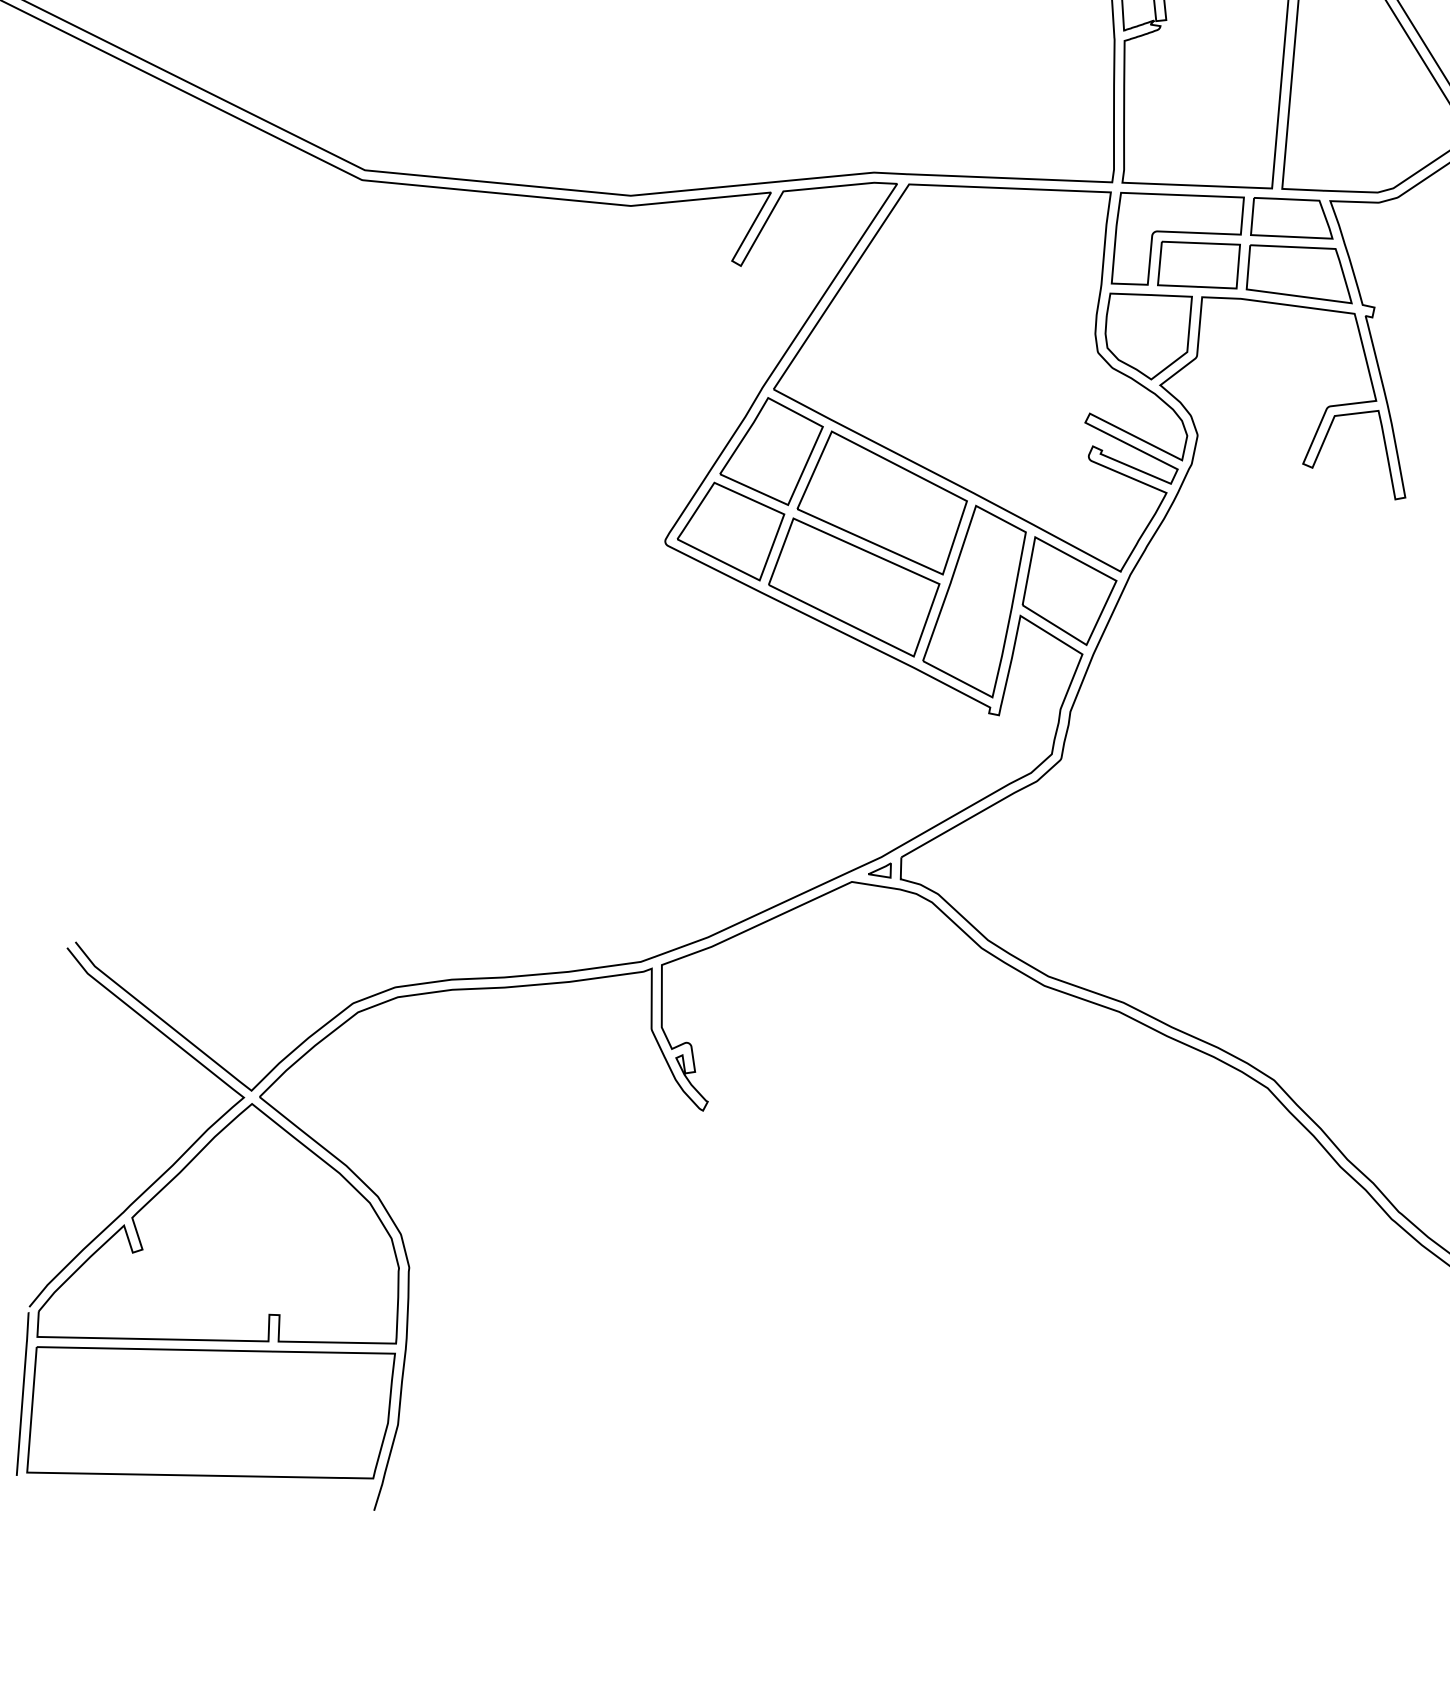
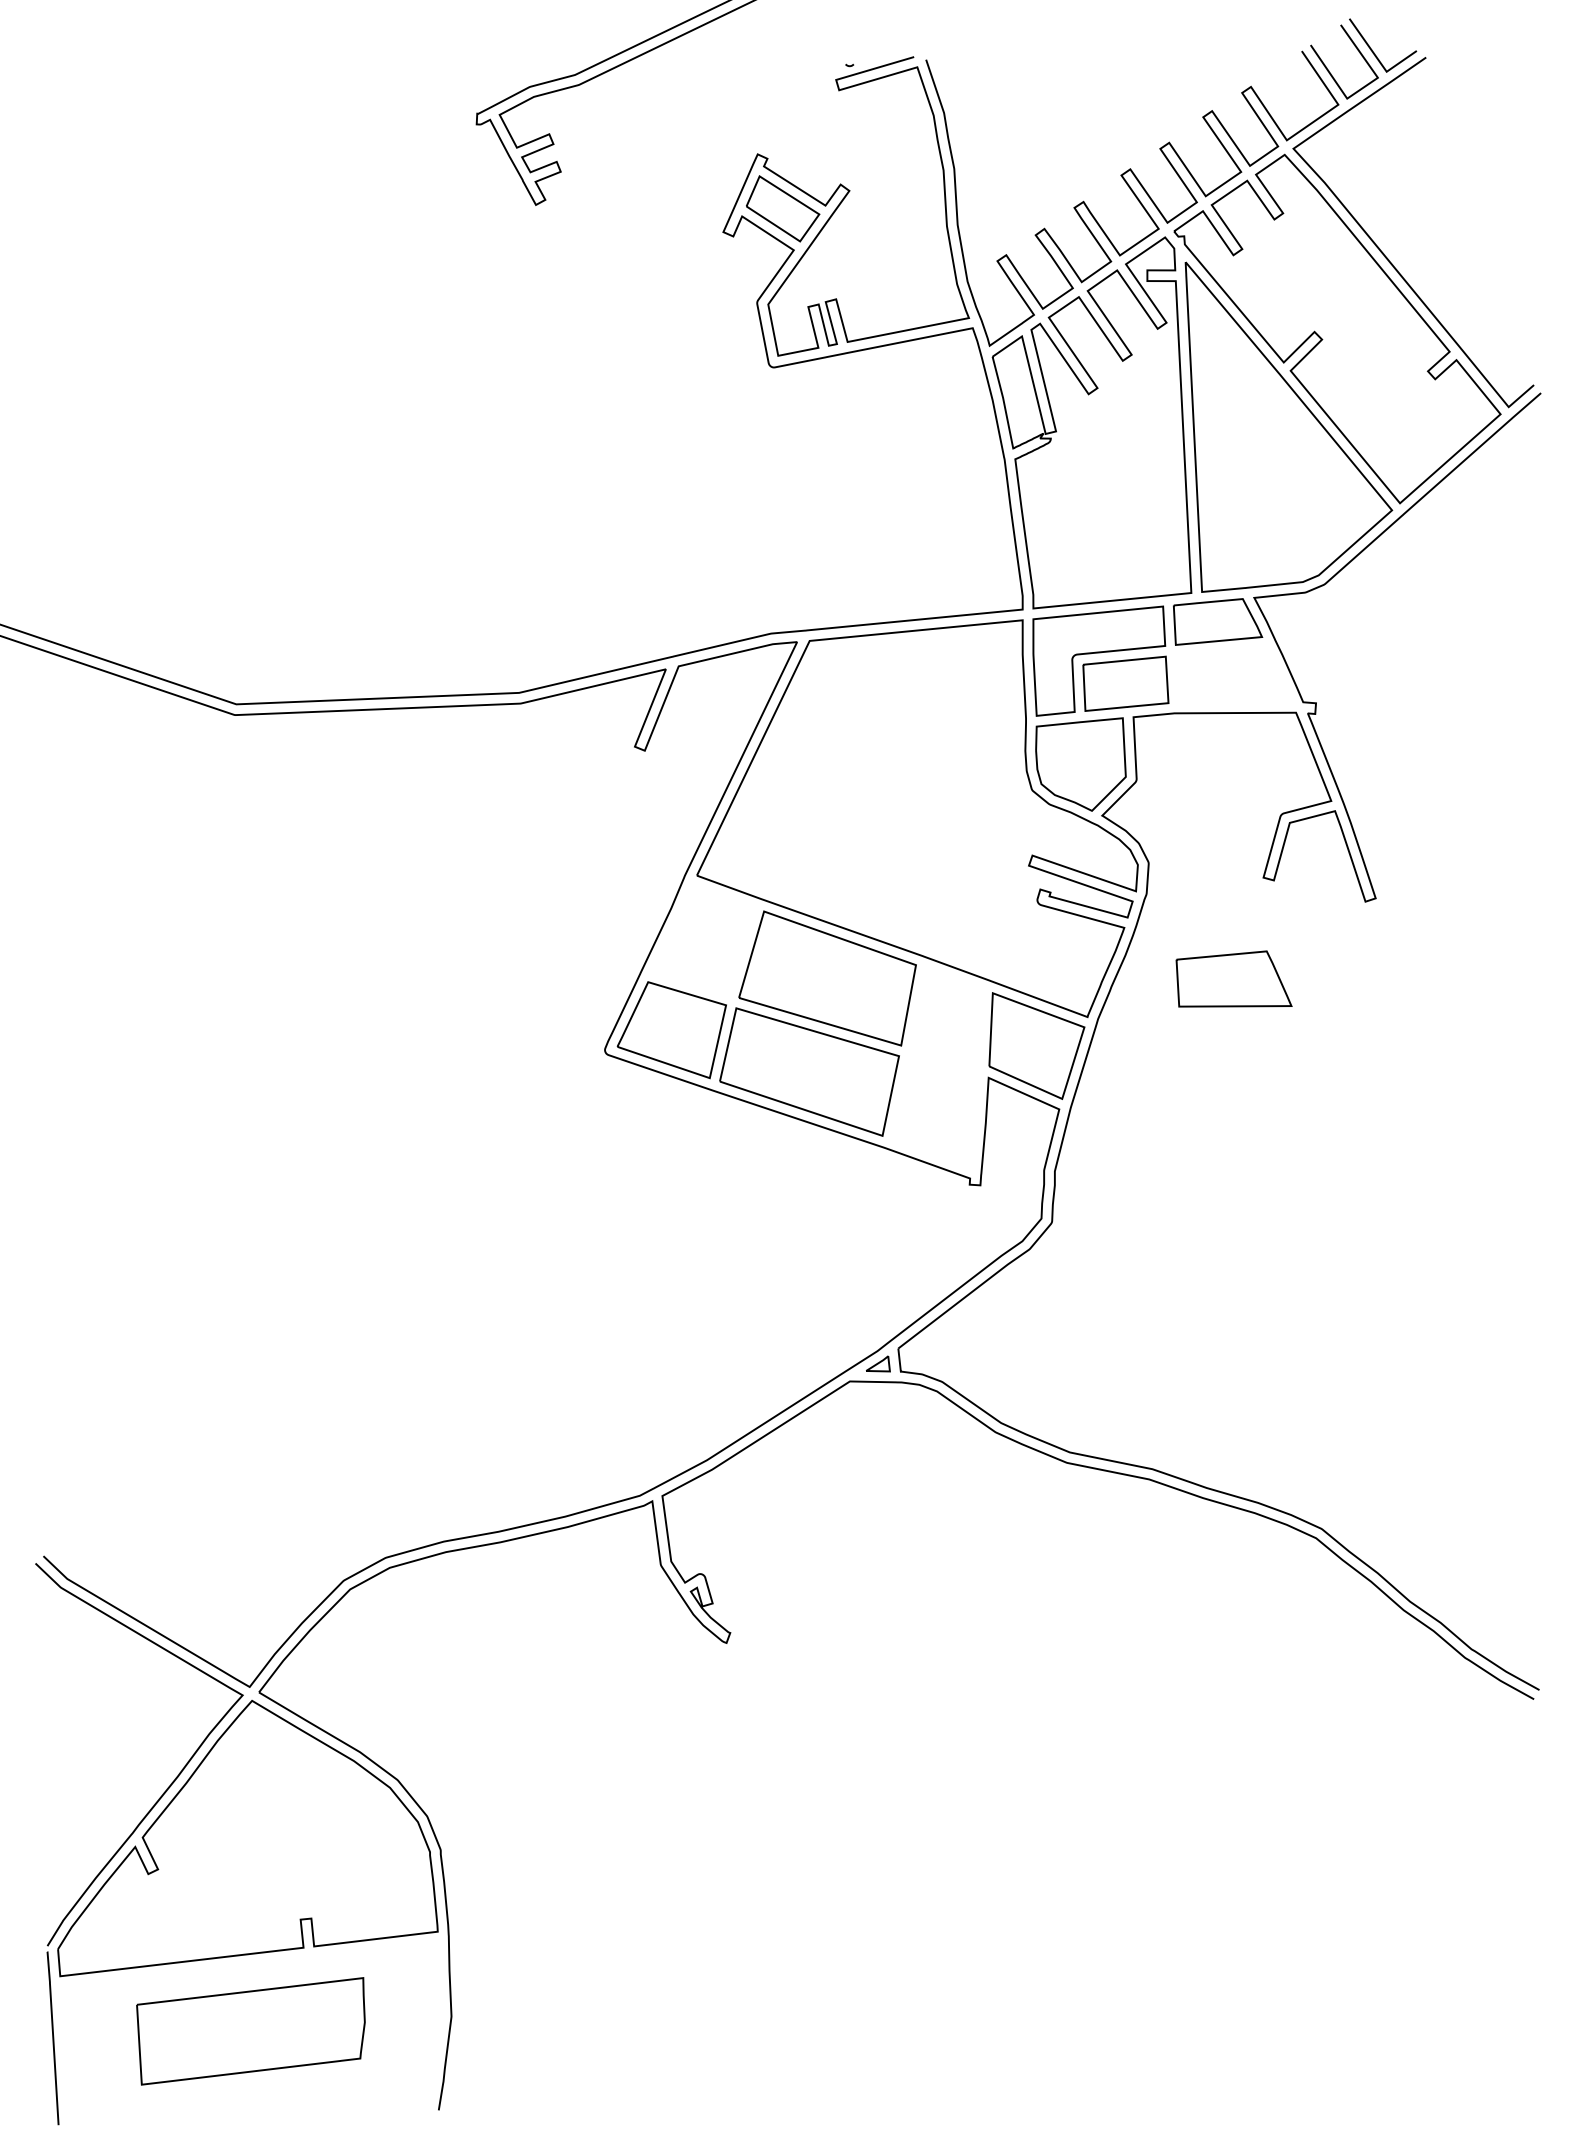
part: (1301, 270) -> (1233, 978), moved
part: (771, 449) -> (703, 939), removed
part: (973, 599) -> (937, 1067), removed
part: (208, 1412) -> (250, 2031), size x0.6

